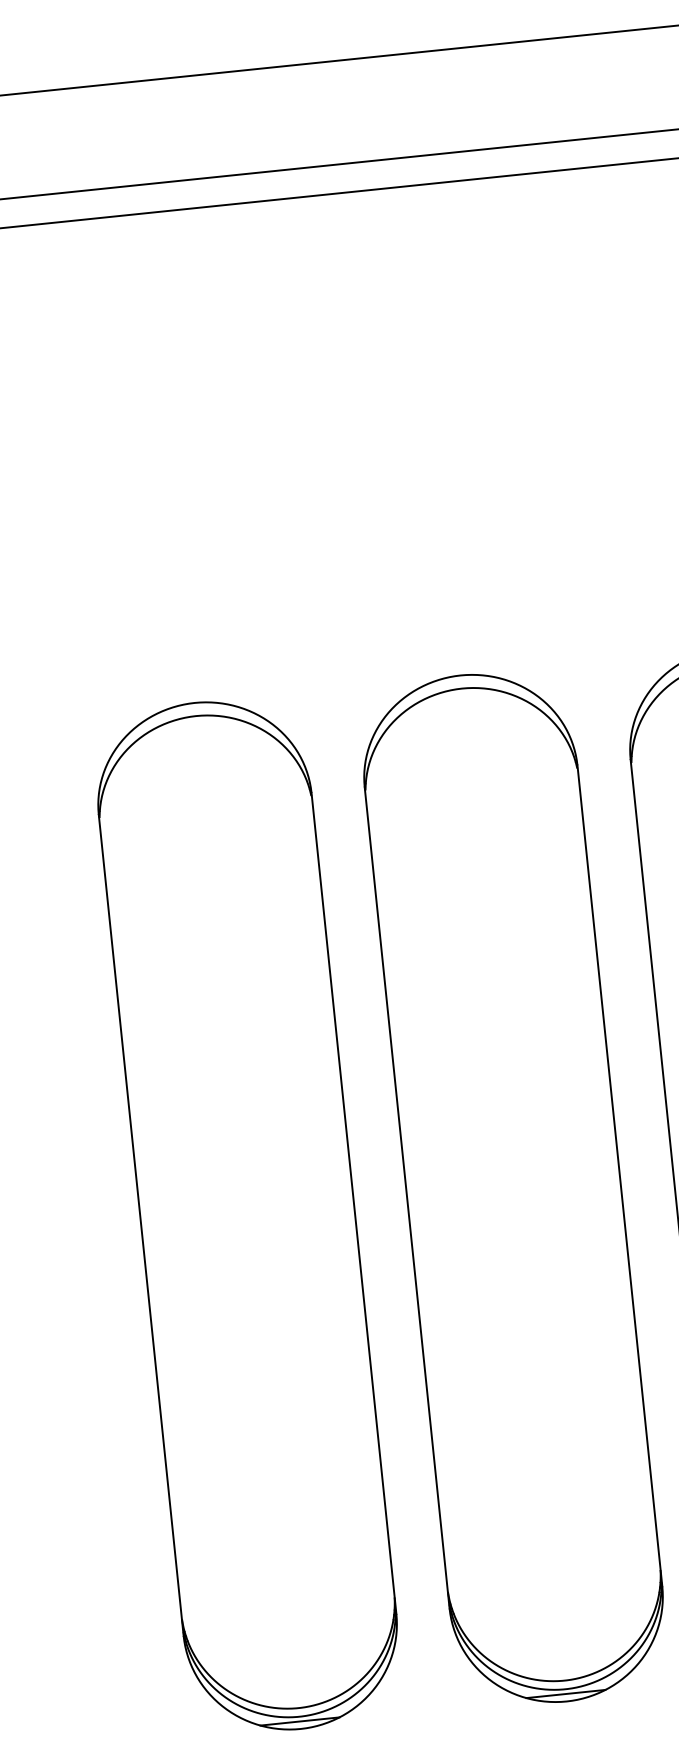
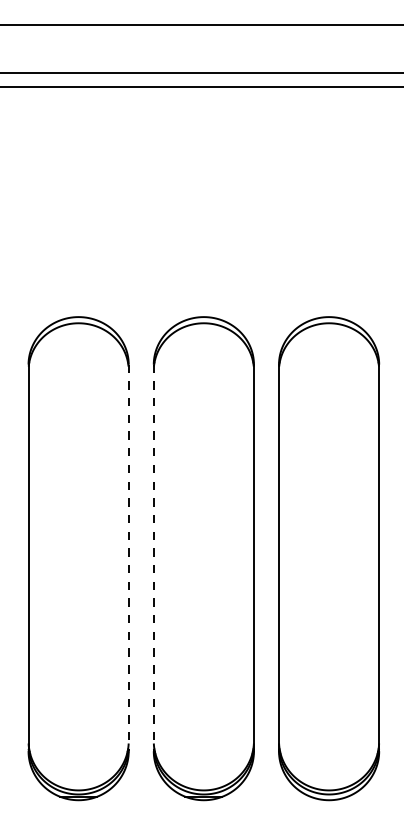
line: (406, 1199) -> (153, 558), solid -> dashed
line: (353, 1204) -> (128, 558), solid -> dashed

